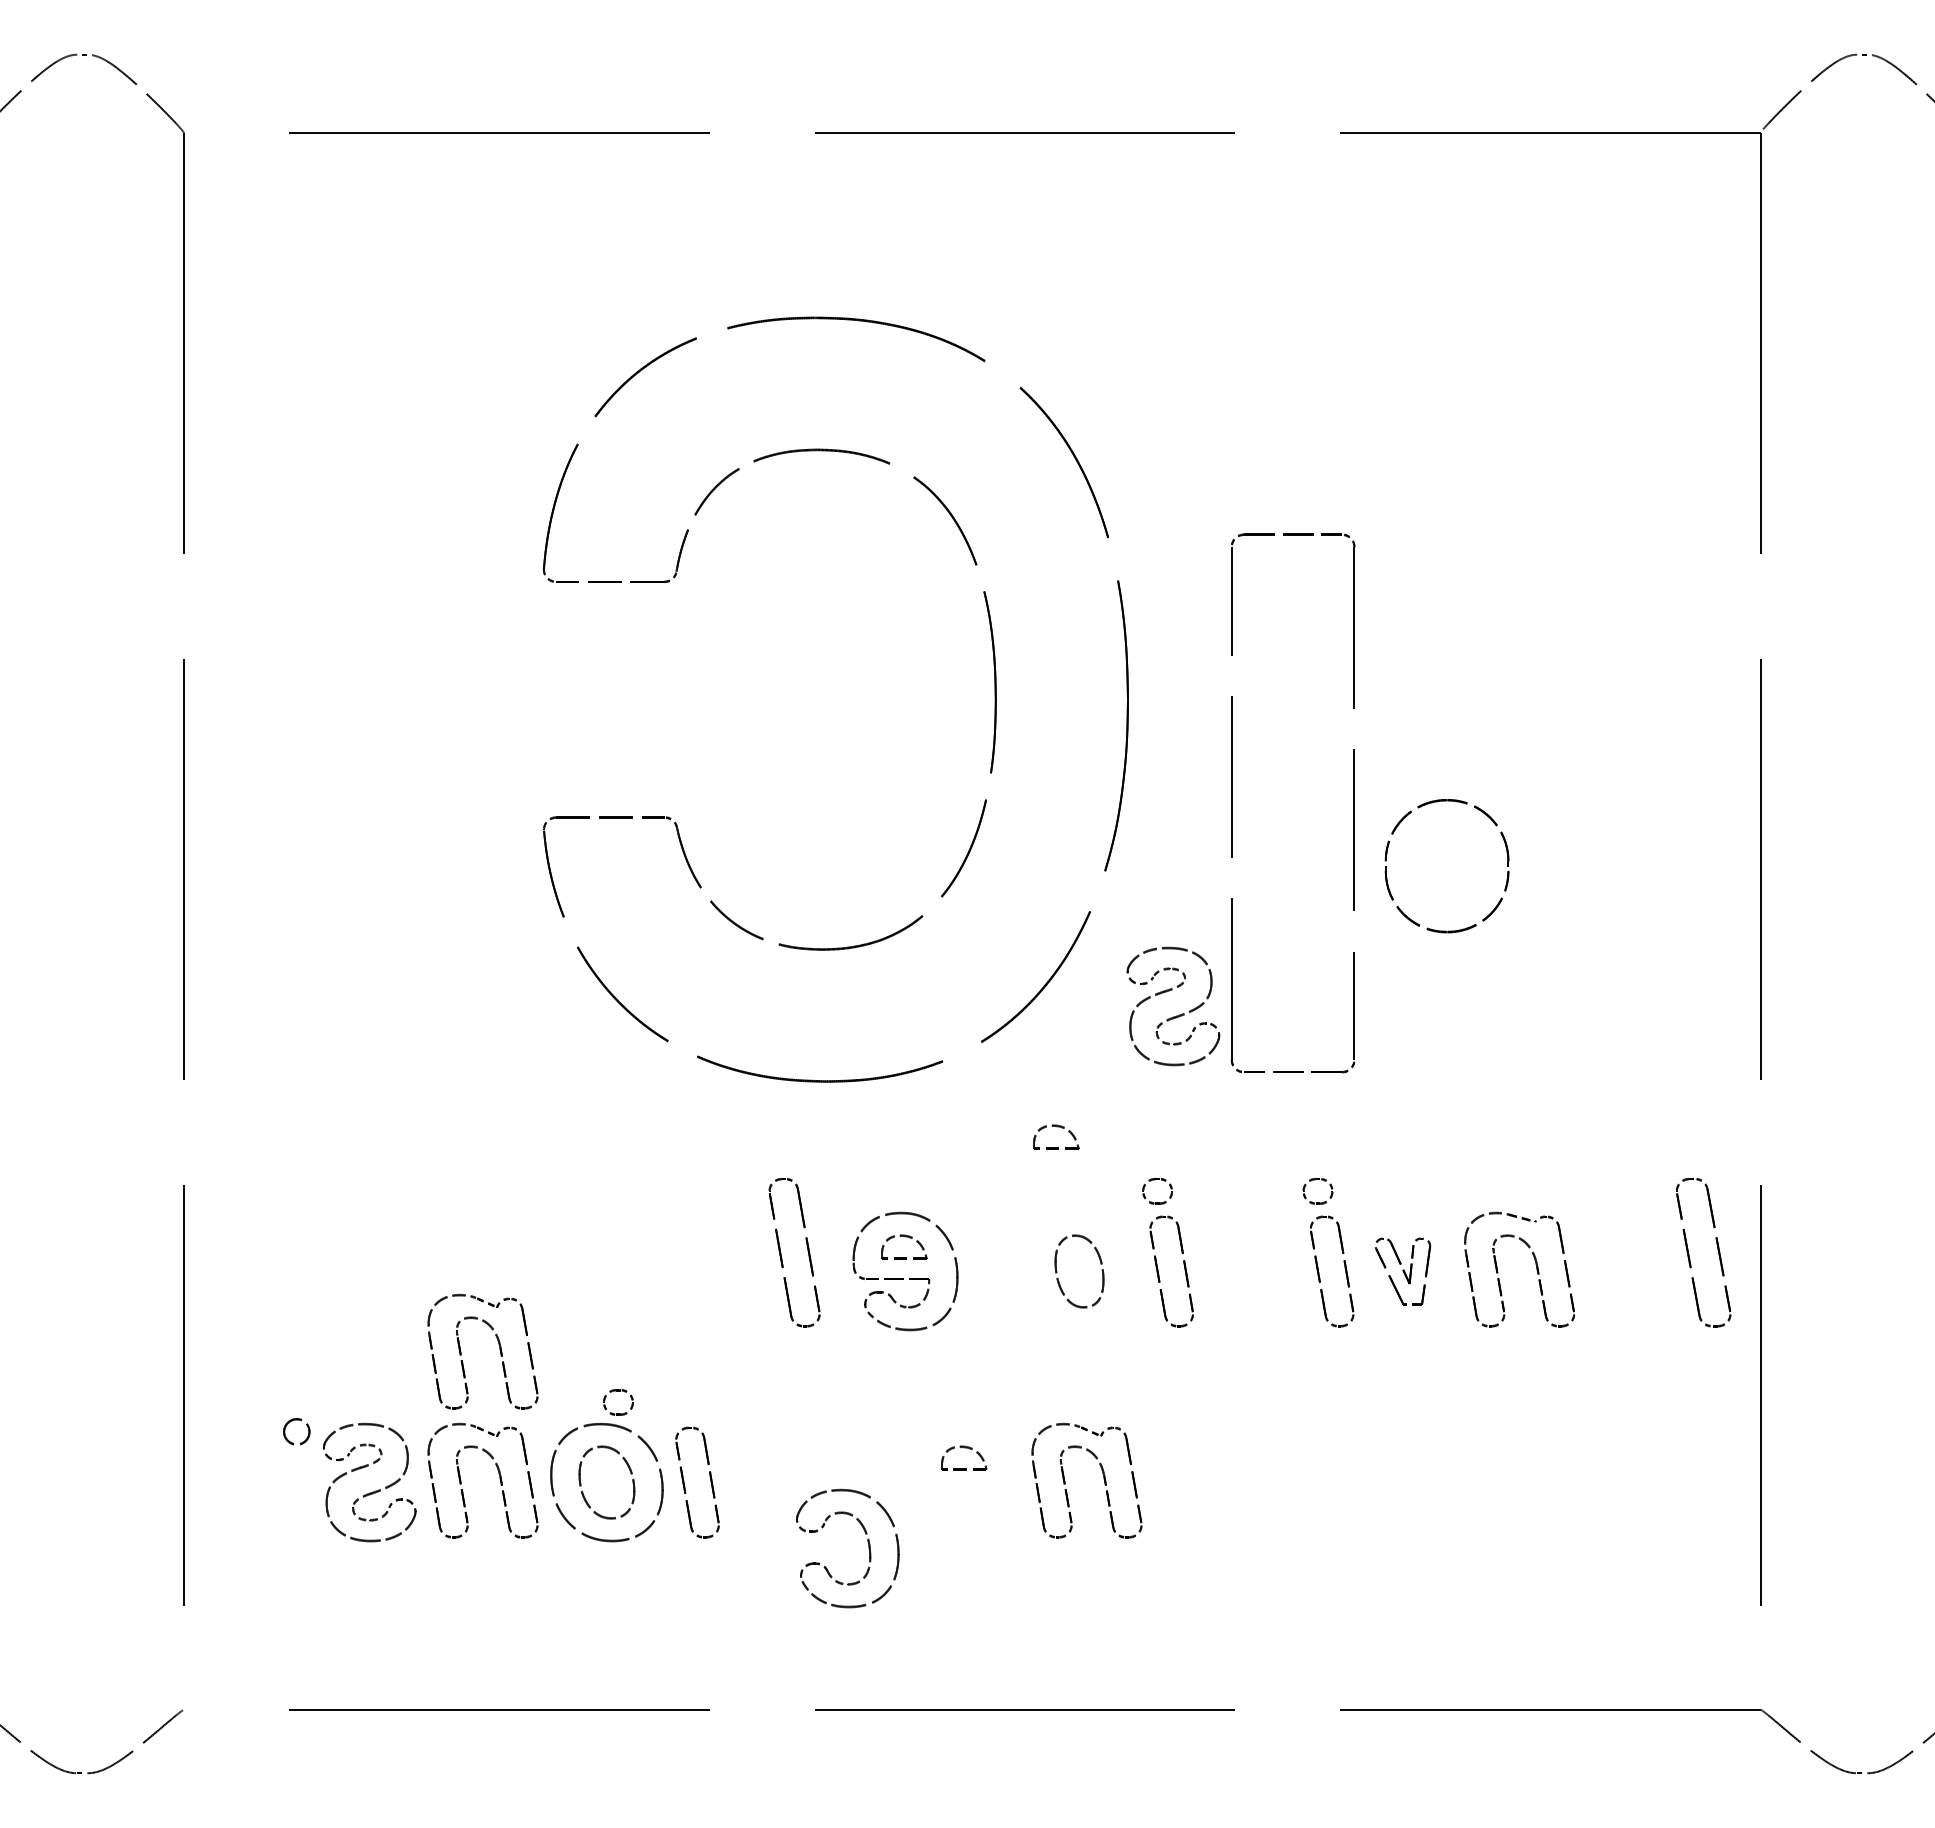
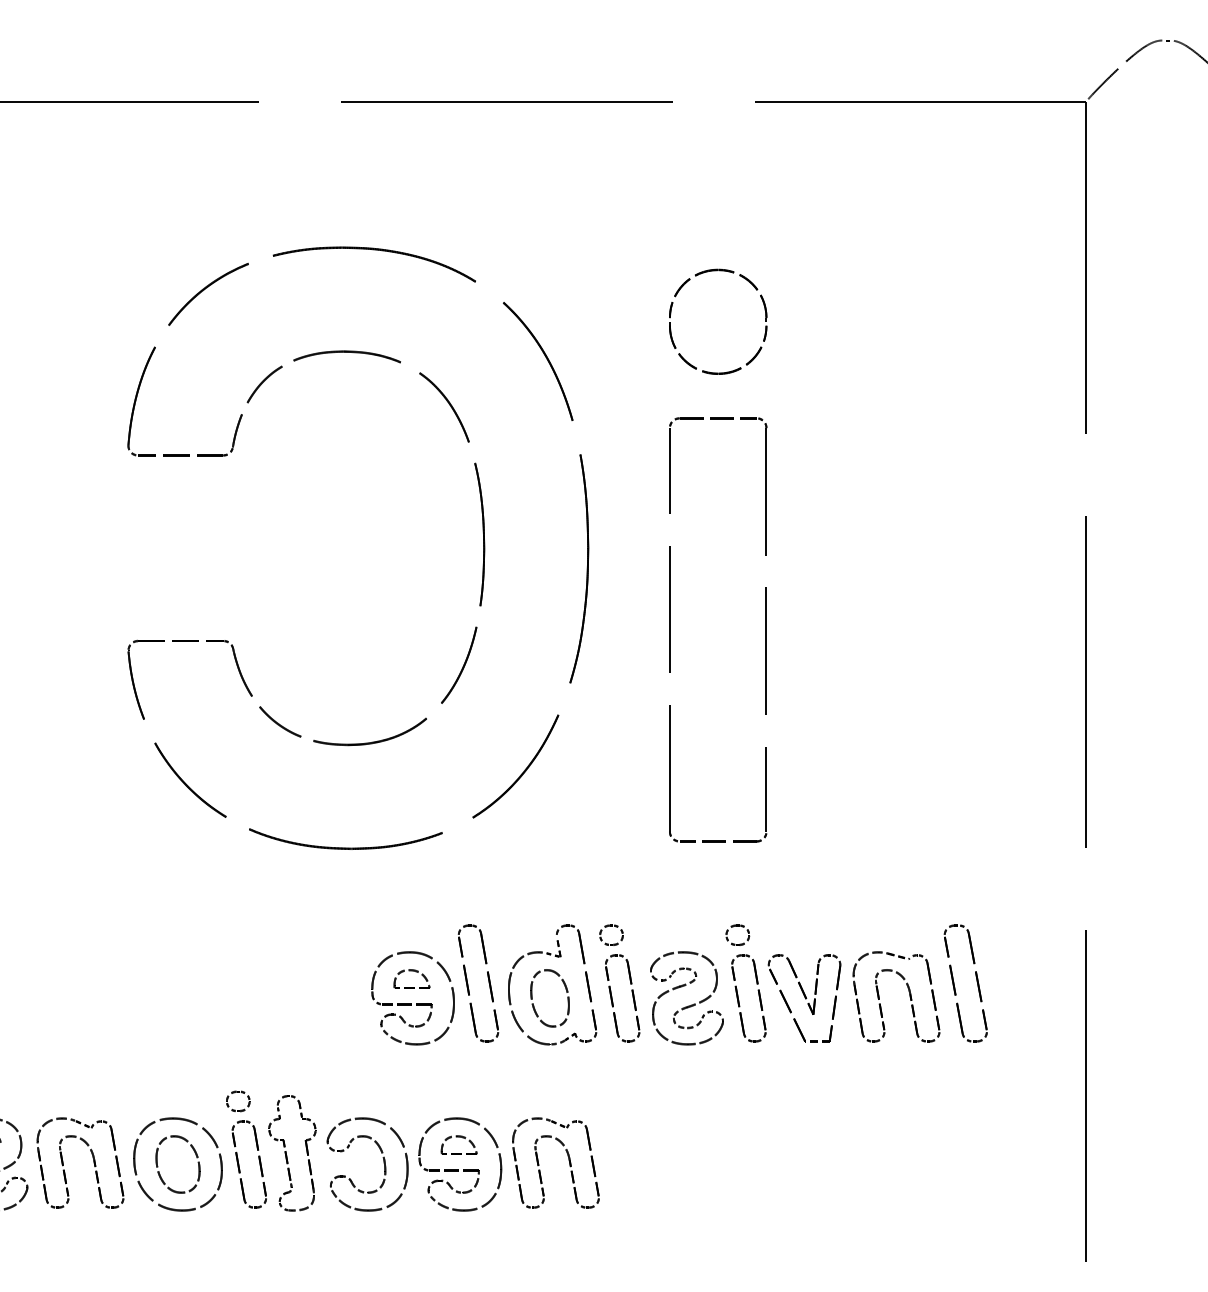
part: (1386, 866) -> (670, 322), moved
part: (1176, 1015) -> (689, 1005), moved
part: (1056, 1127) -> (531, 885), removed
part: (1088, 1219) -> (557, 957), added
part: (781, 1252) -> (468, 983), moved
part: (1689, 1253) -> (954, 984), moved
part: (1402, 1271) -> (804, 998), size x1.67
part: (499, 1350) -> (93, 1060), removed
part: (618, 1391) -> (238, 1092), moved
part: (745, 1470) -> (287, 1155), added
part: (963, 1489) -> (458, 1169), added
part: (867, 1542) -> (383, 1159), moved

